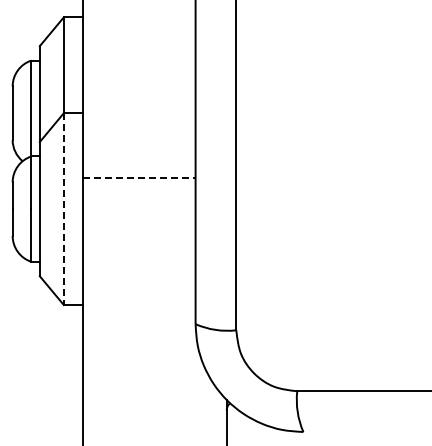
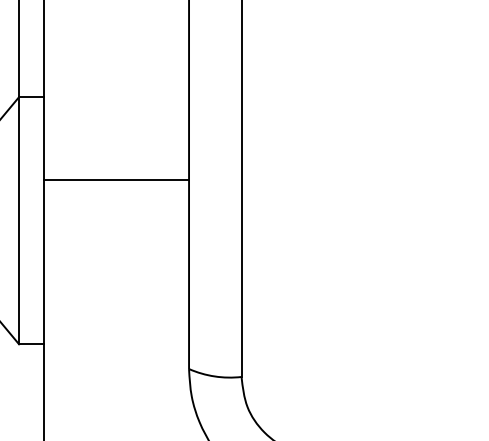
line: (139, 177) -> (116, 179), dashed -> solid
line: (63, 209) -> (18, 221), dashed -> solid

